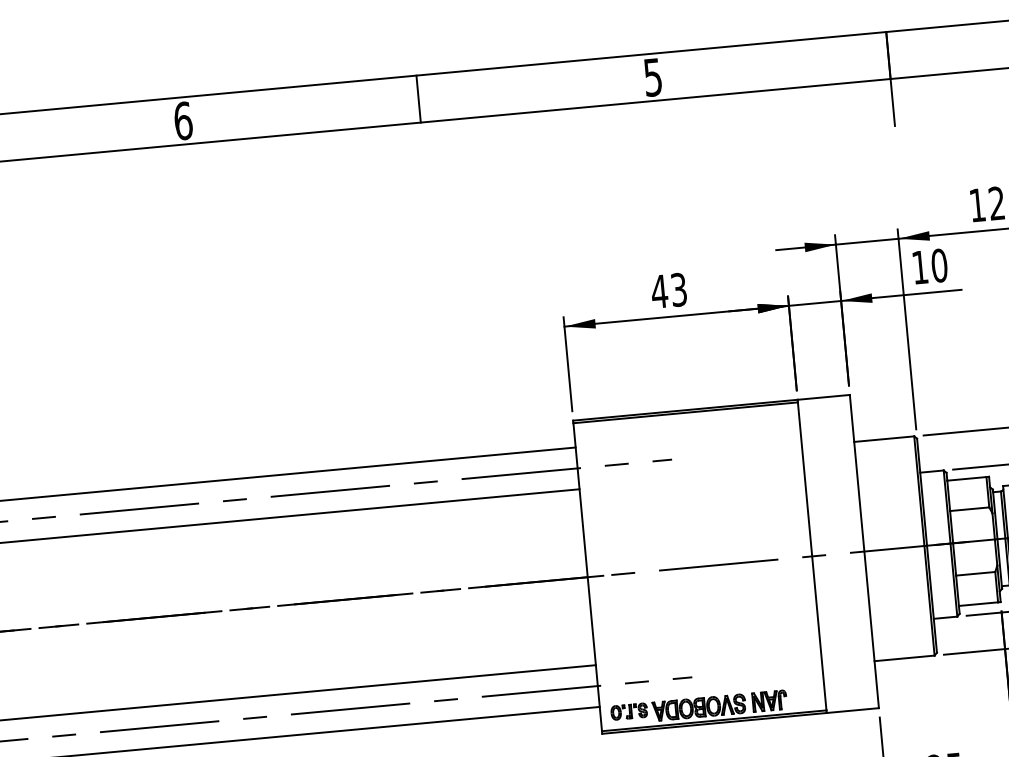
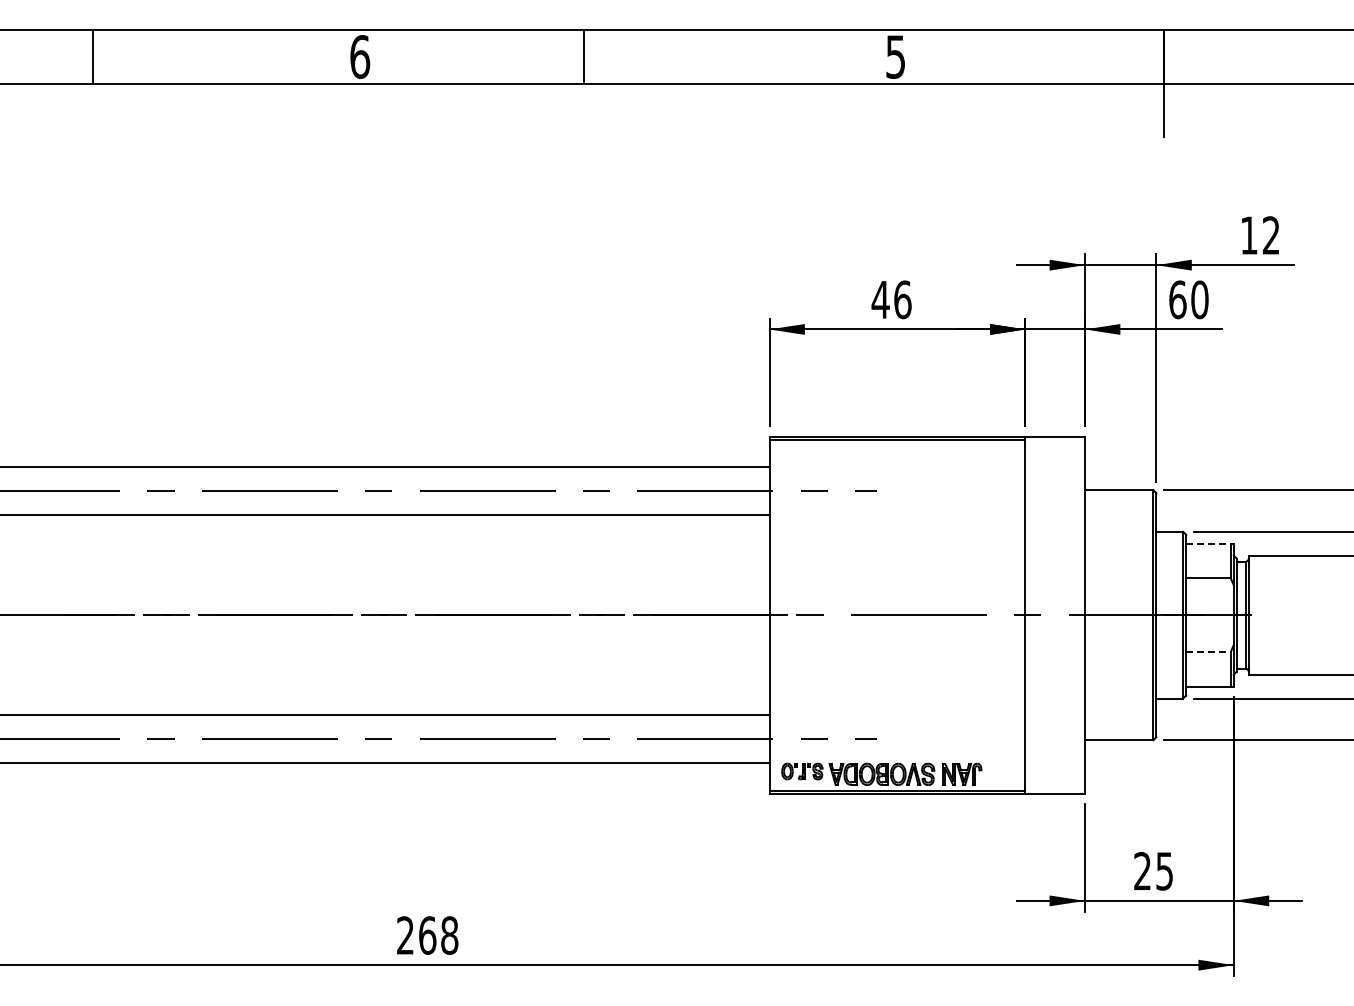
line: (418, 98) -> (584, 56), moved
text: (919, 267) -> (1177, 299), 10 -> 60
text: (678, 289) -> (902, 299), 43 -> 46
line: (966, 478) -> (1208, 543), solid -> dashed
line: (975, 573) -> (1208, 651), solid -> dashed

